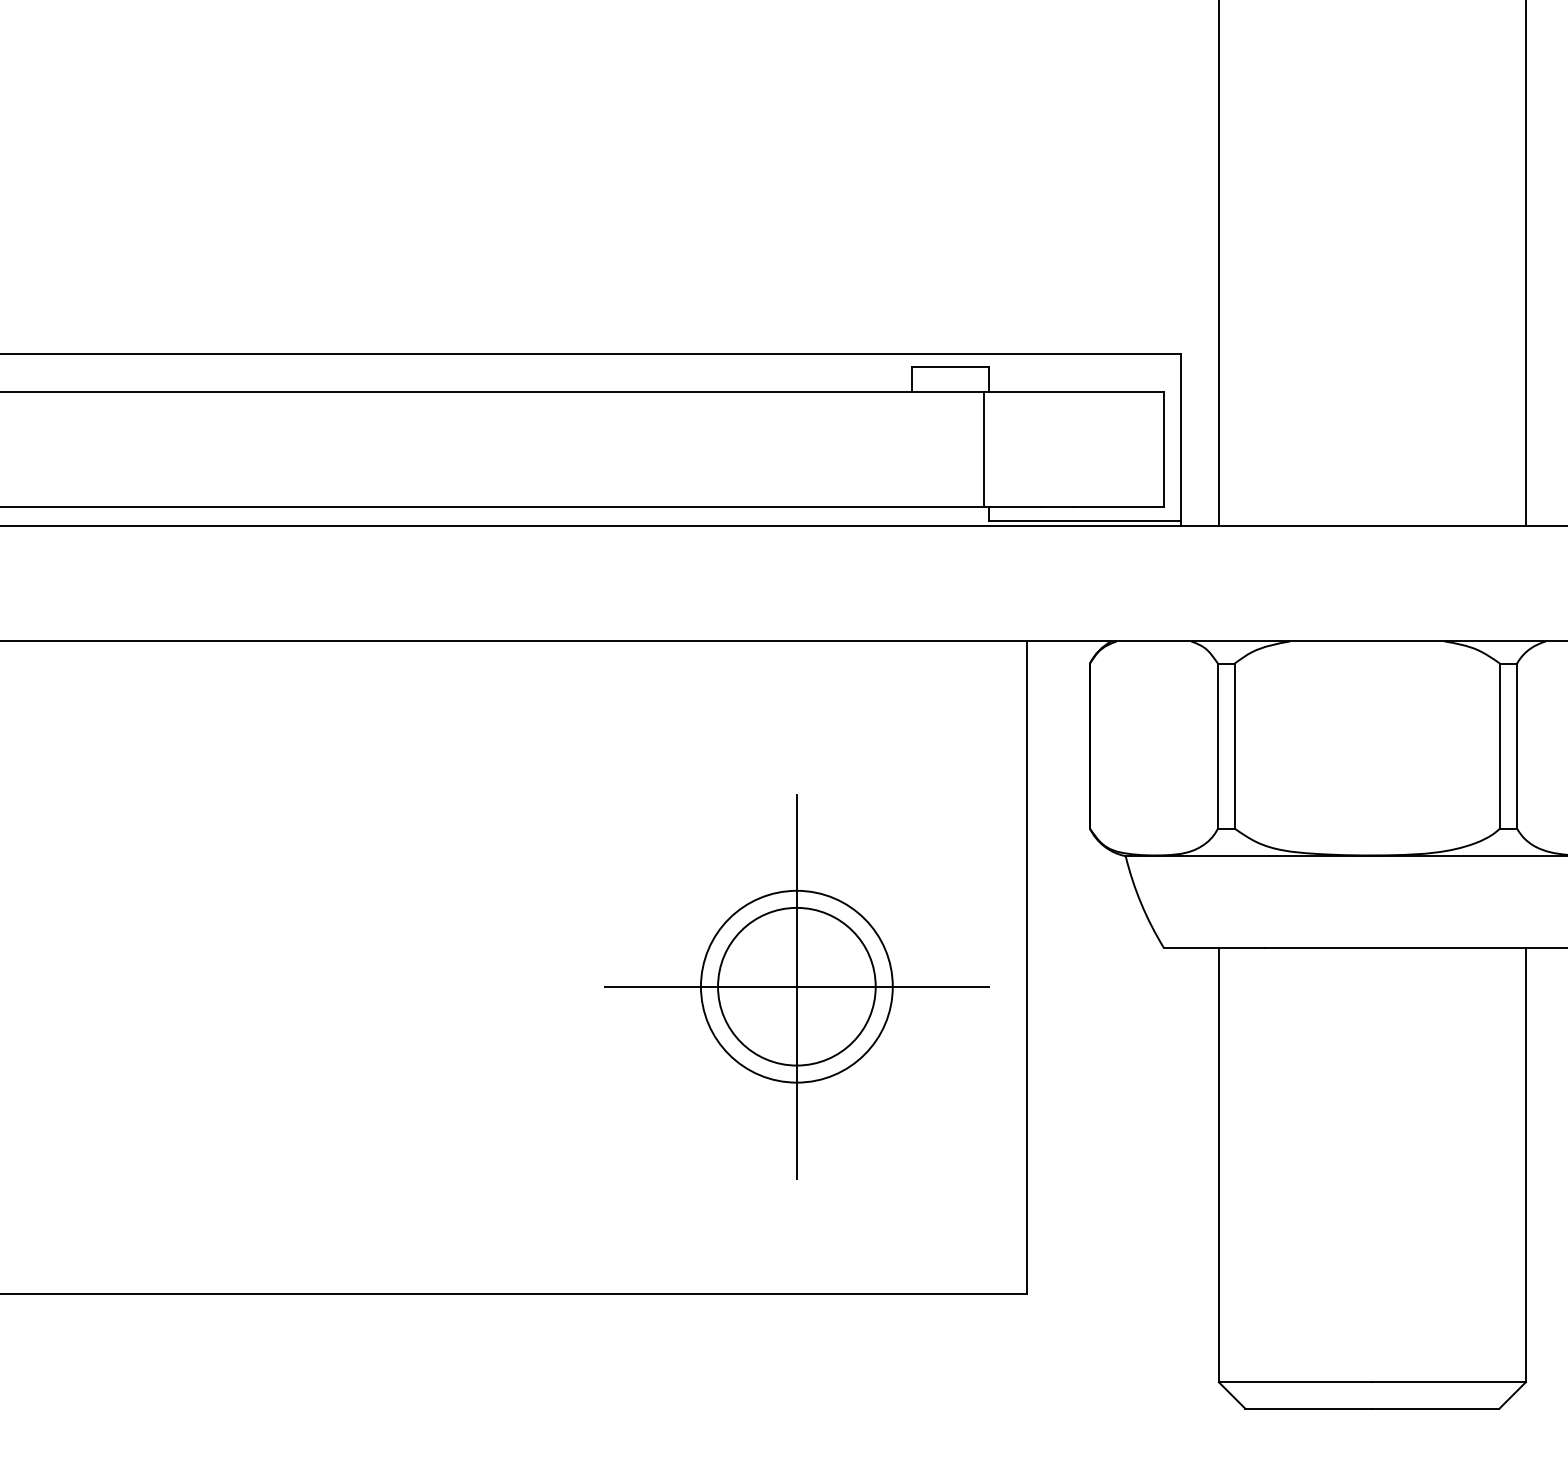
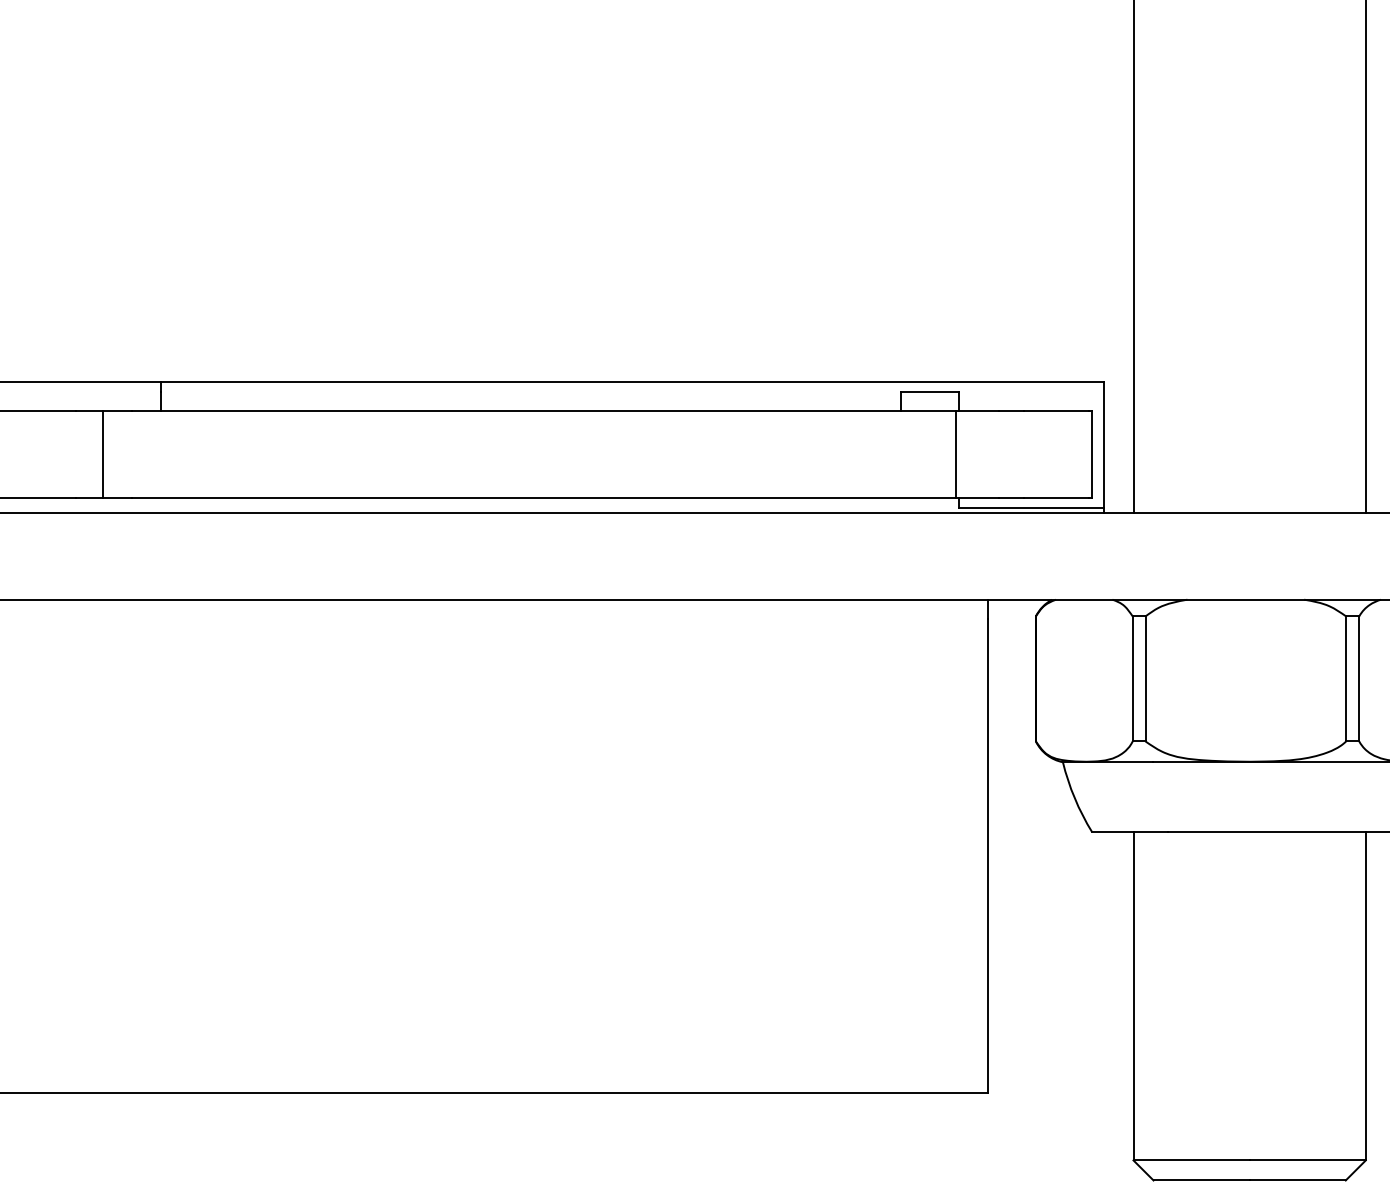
part: (796, 985) -> (813, 860), removed

